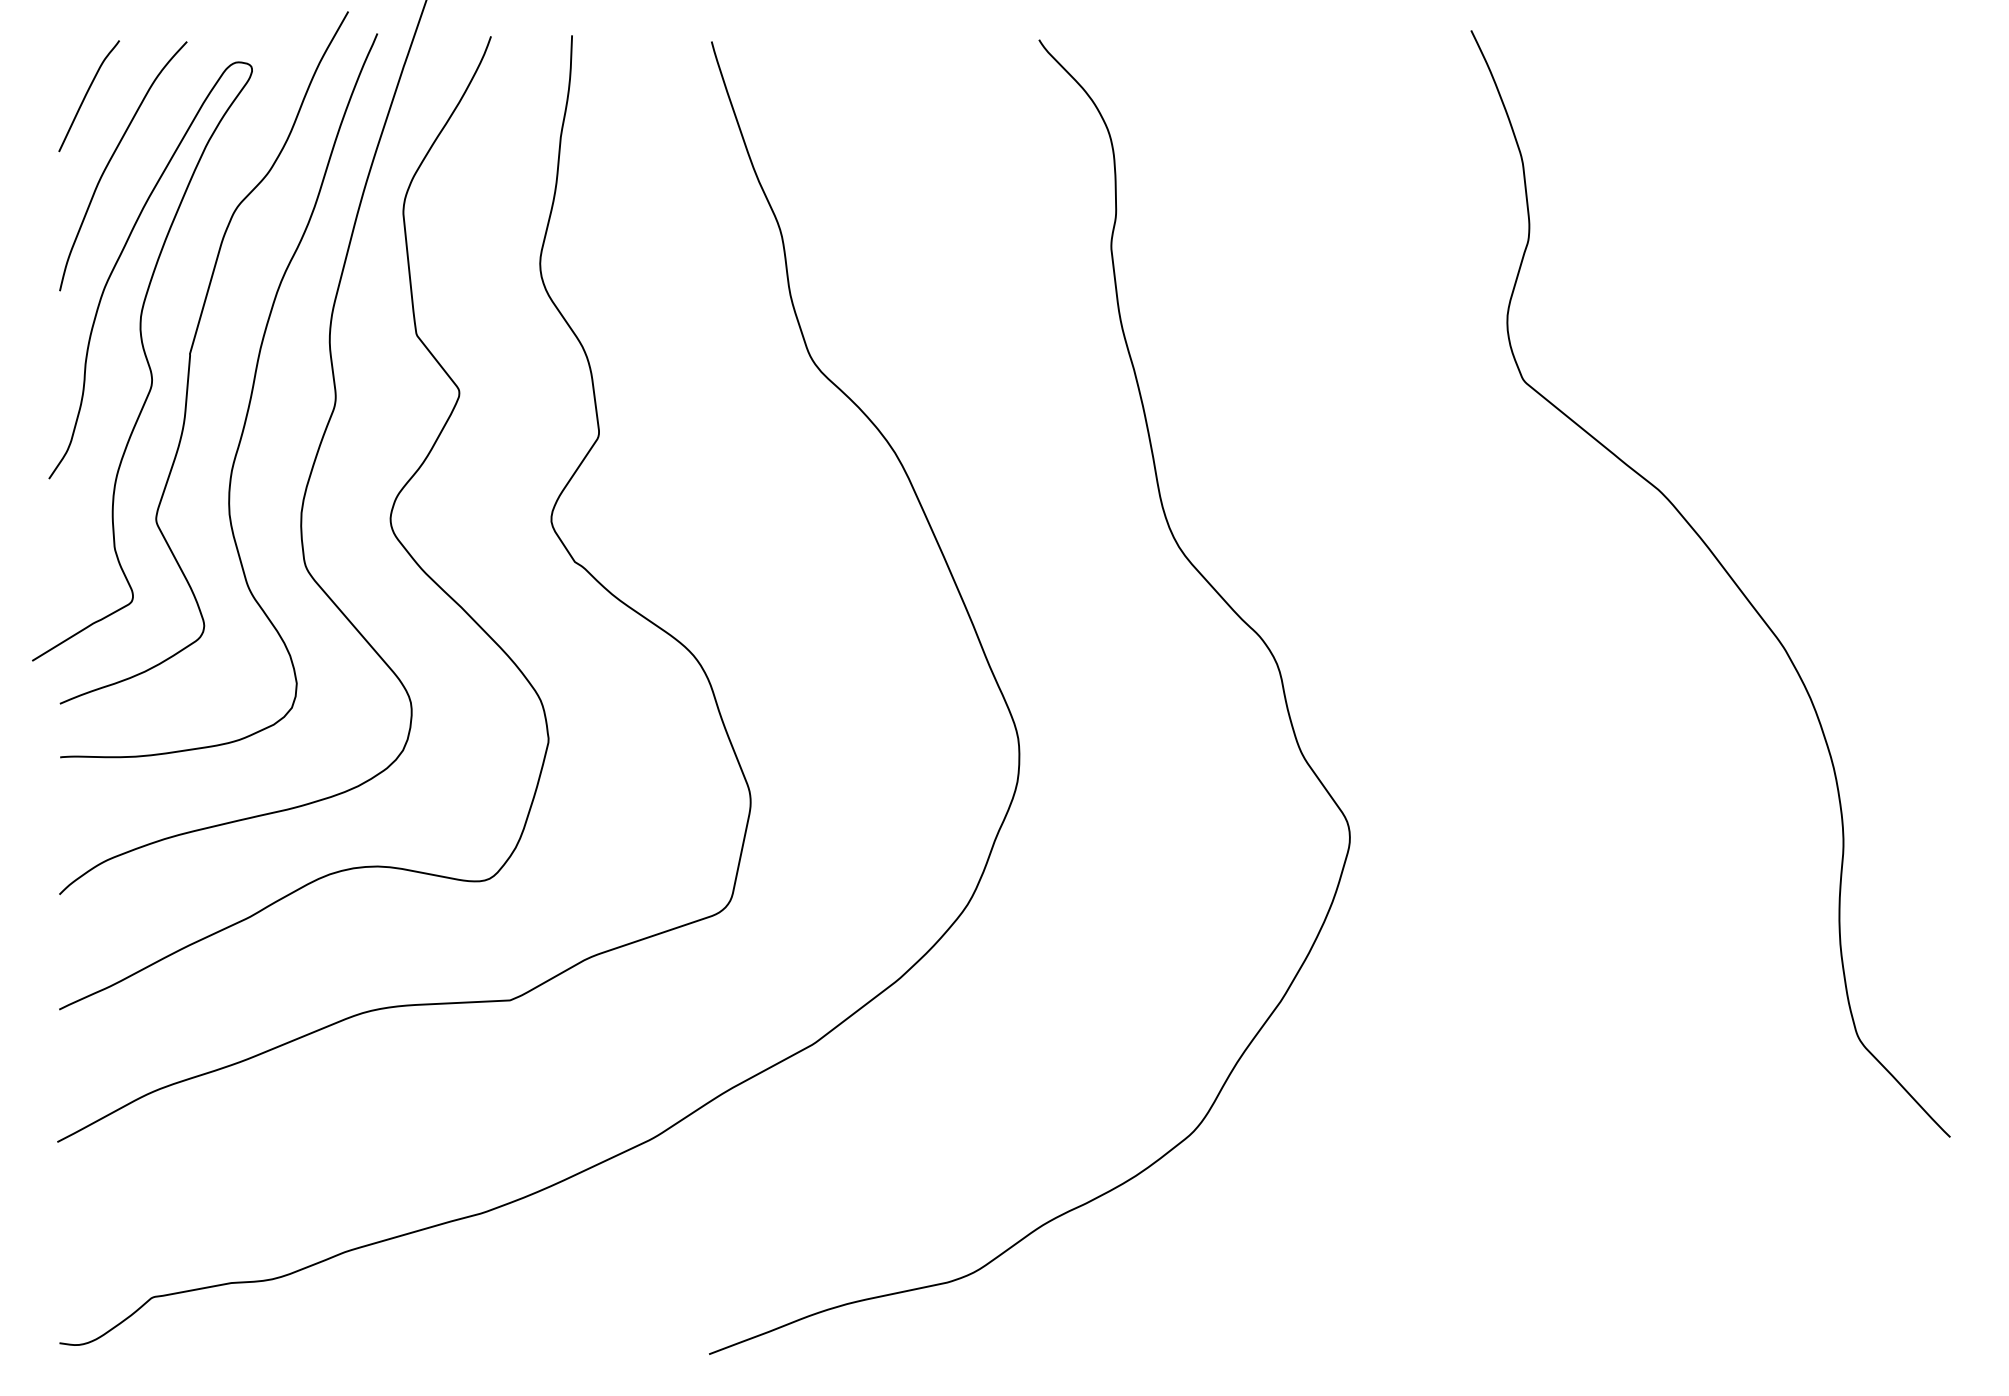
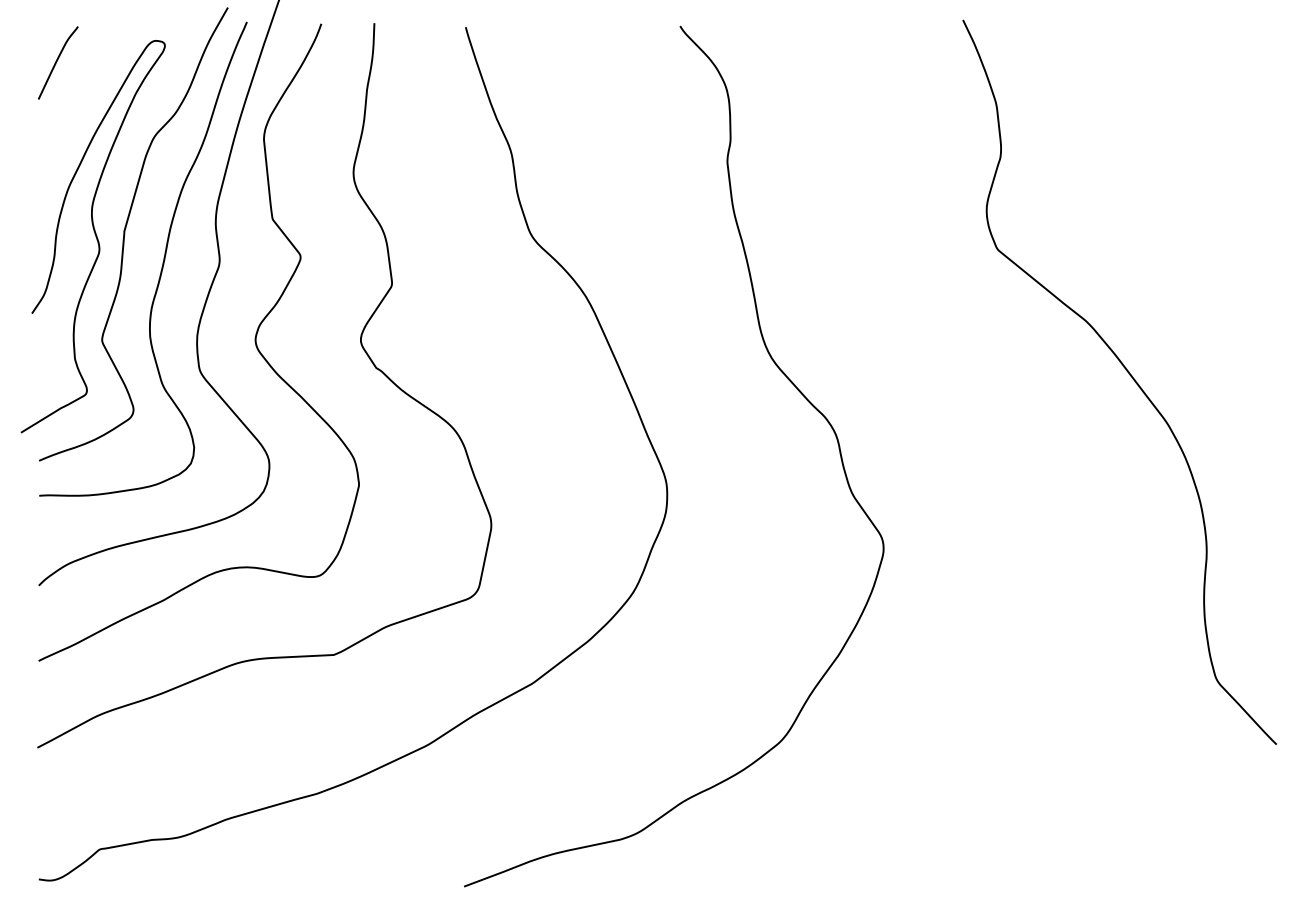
curve: (112, 159) -> (73, 104), removed

